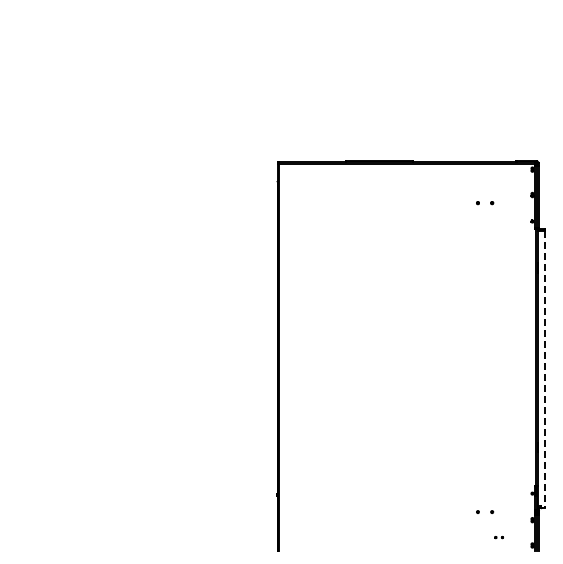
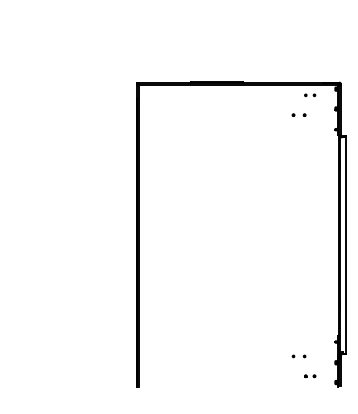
part: (498, 177) -> (309, 95), added
line: (545, 369) -> (346, 245), dashed -> solid
part: (498, 537) -> (309, 376), size x1.67

